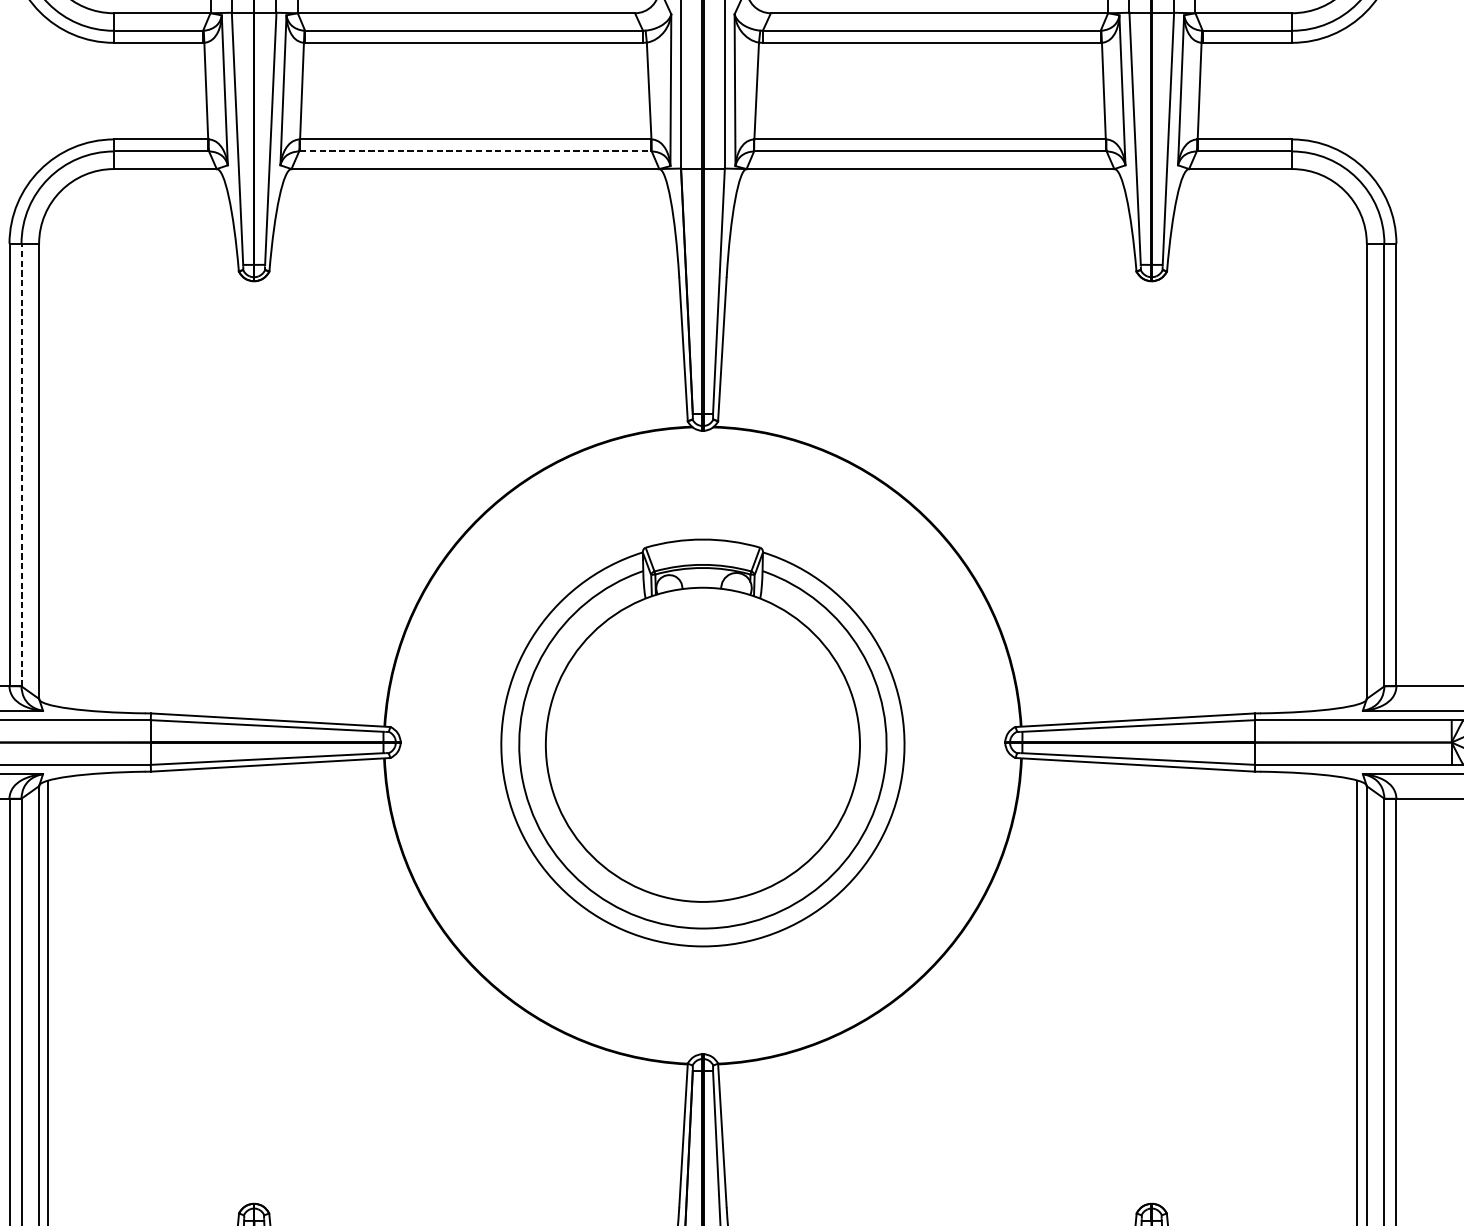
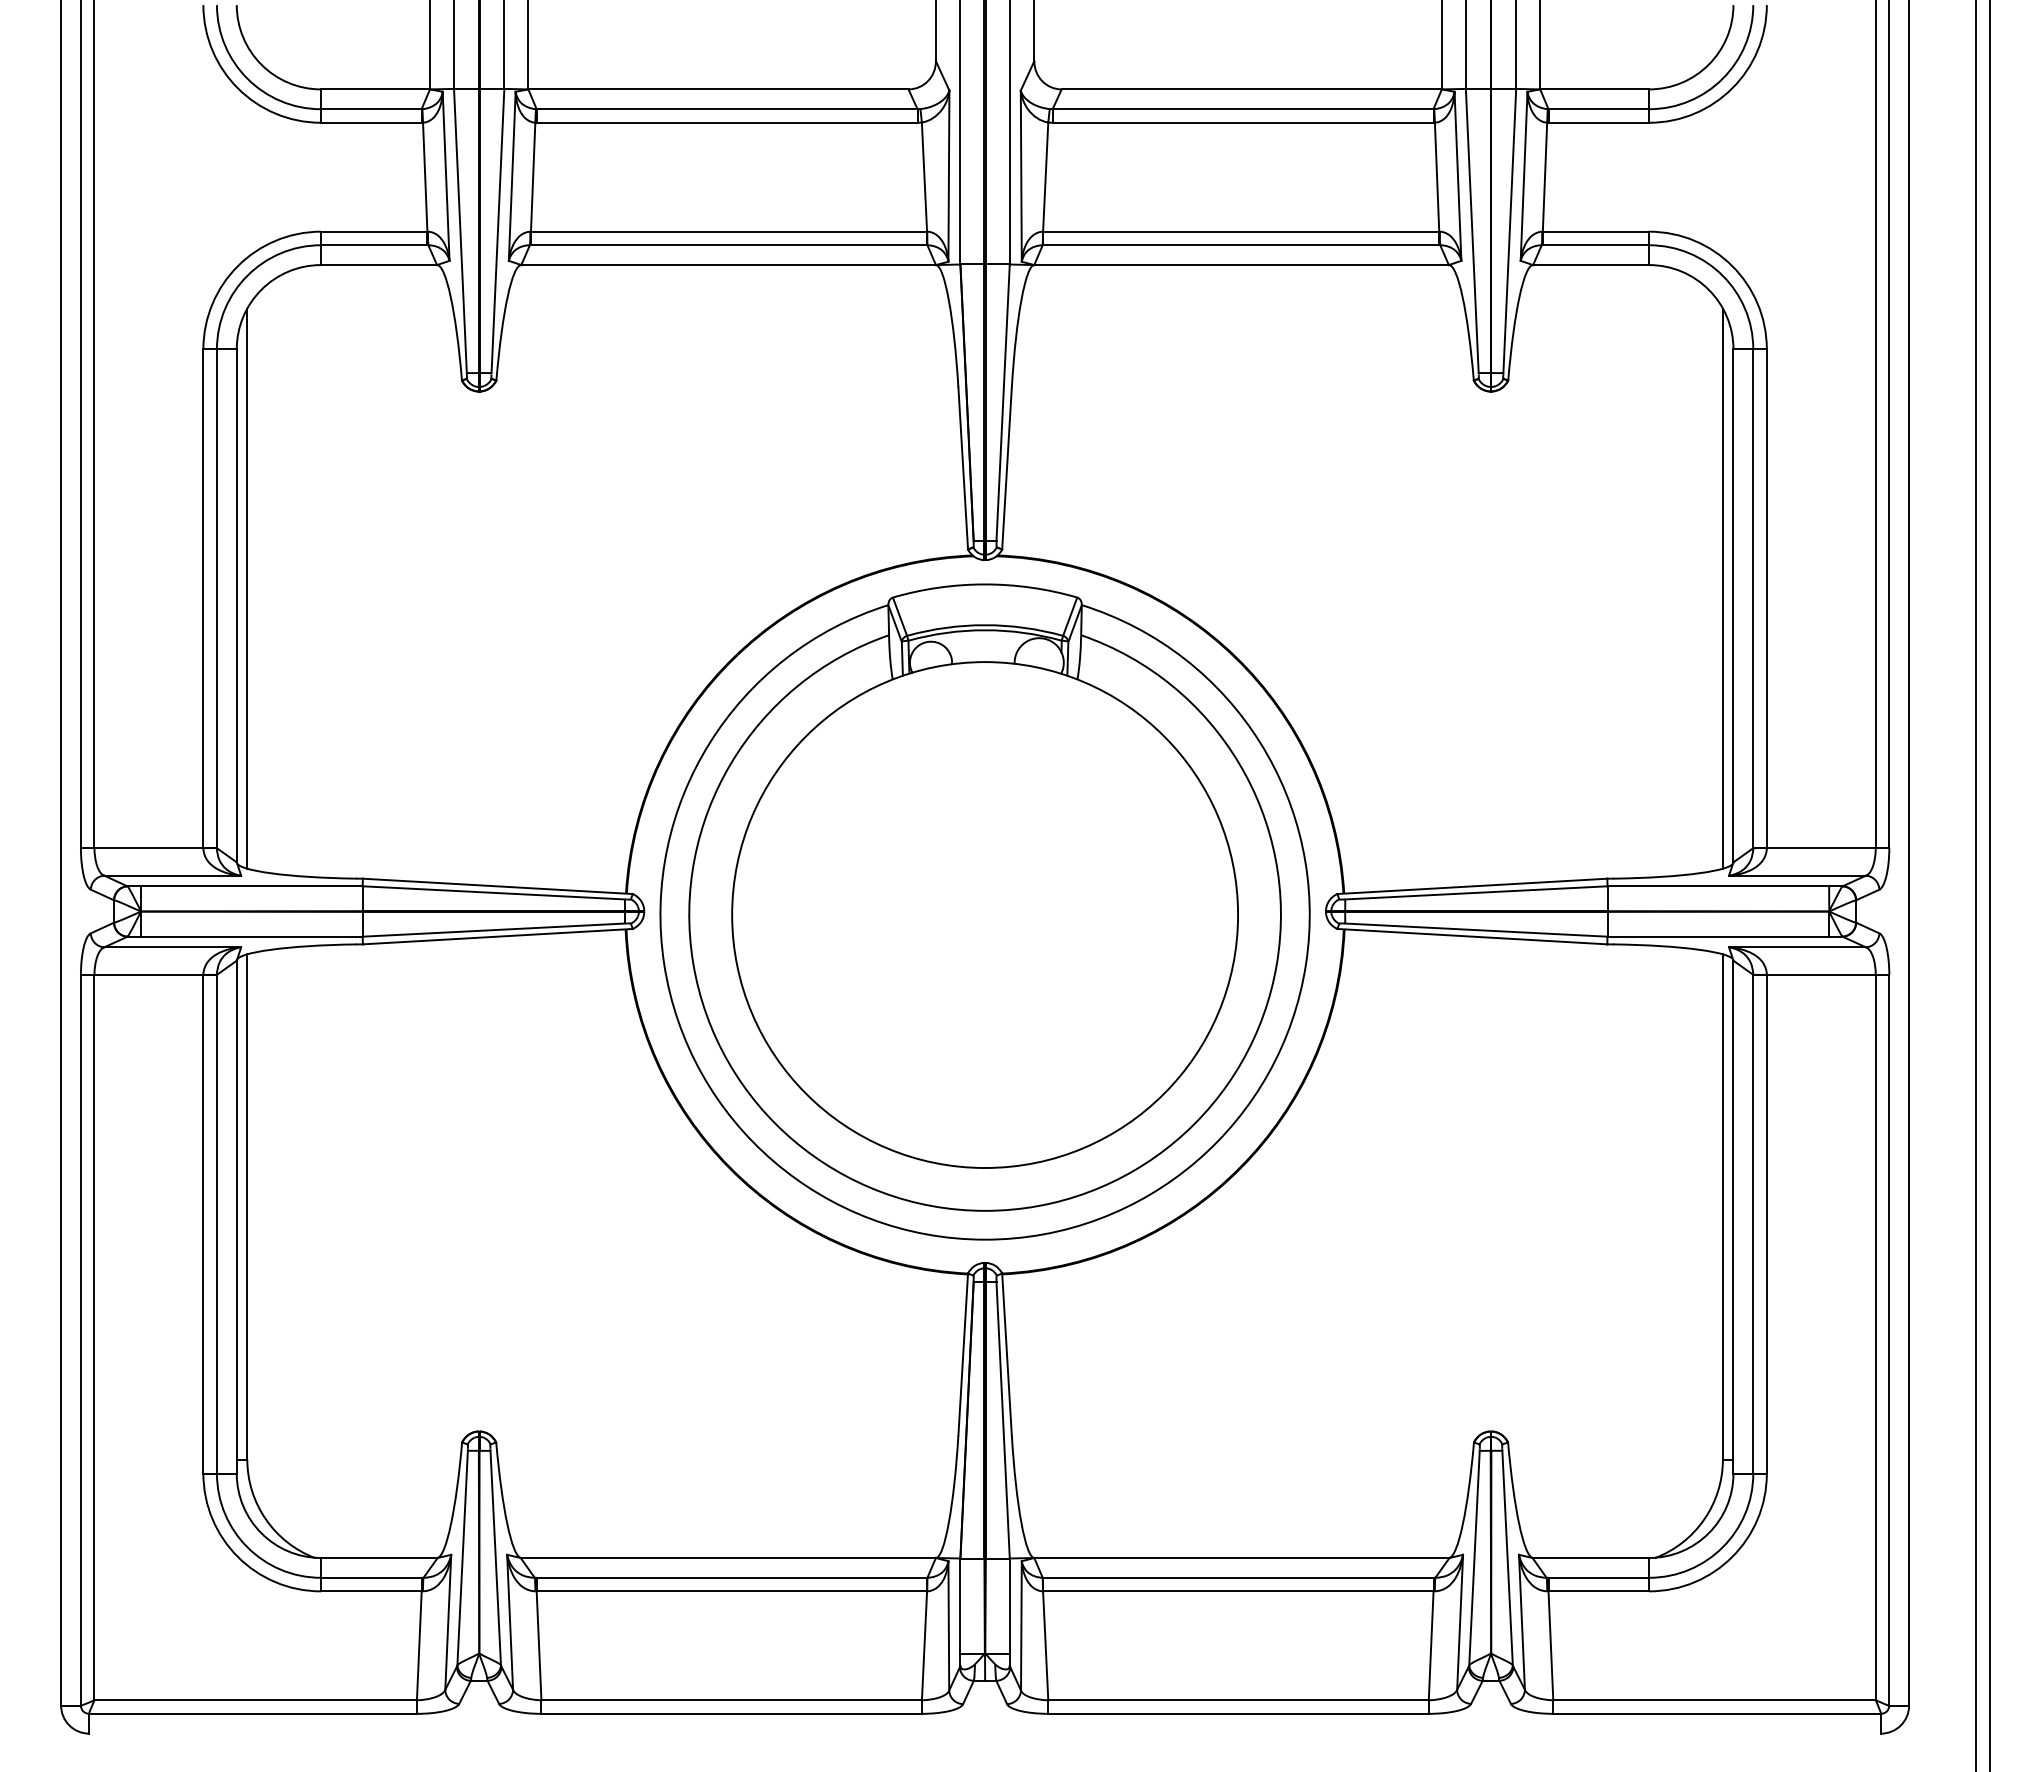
line: (476, 151) -> (729, 245), dashed -> solid
line: (48, 455) -> (247, 588), added
line: (1357, 455) -> (1722, 588), added
line: (21, 464) -> (216, 598), dashed -> solid
part: (702, 742) -> (984, 911), size x1.43

